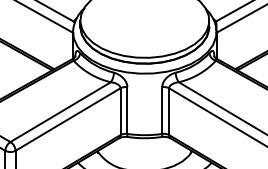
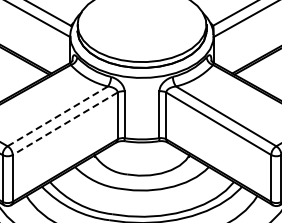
line: (61, 112) -> (58, 116), solid -> dashed
line: (67, 120) -> (64, 124), solid -> dashed

